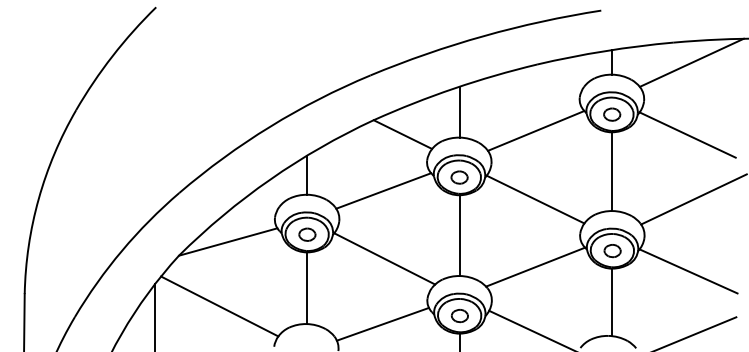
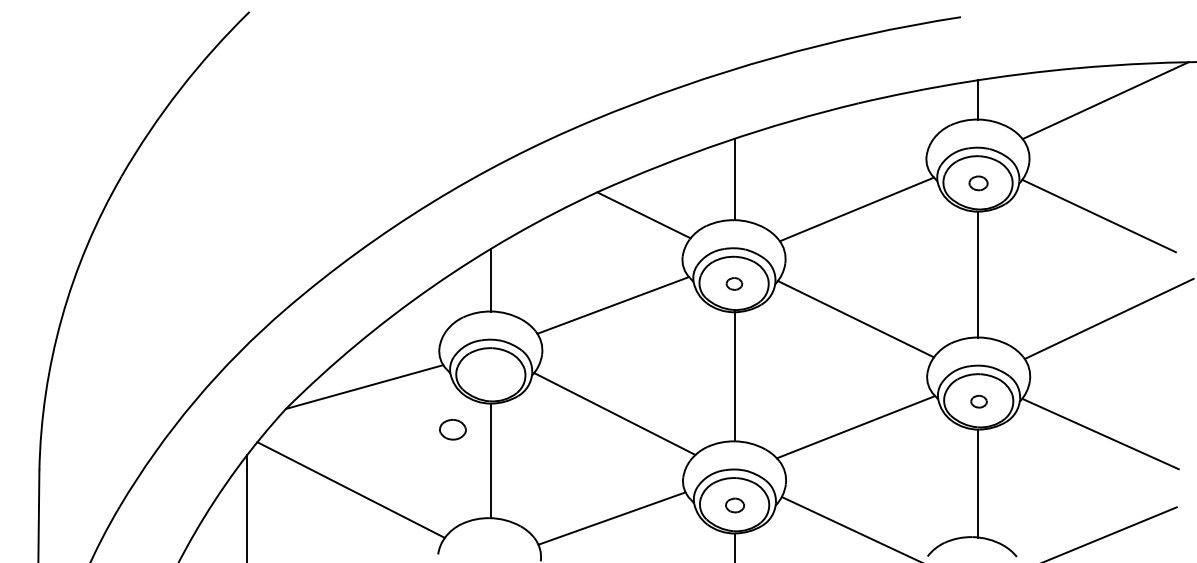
part: (612, 114) -> (978, 183), size x0.7
part: (459, 177) -> (734, 283), size x0.6
part: (307, 234) -> (453, 429), moved
part: (612, 251) -> (978, 402), size x0.6
part: (459, 316) -> (734, 506), size x0.7

